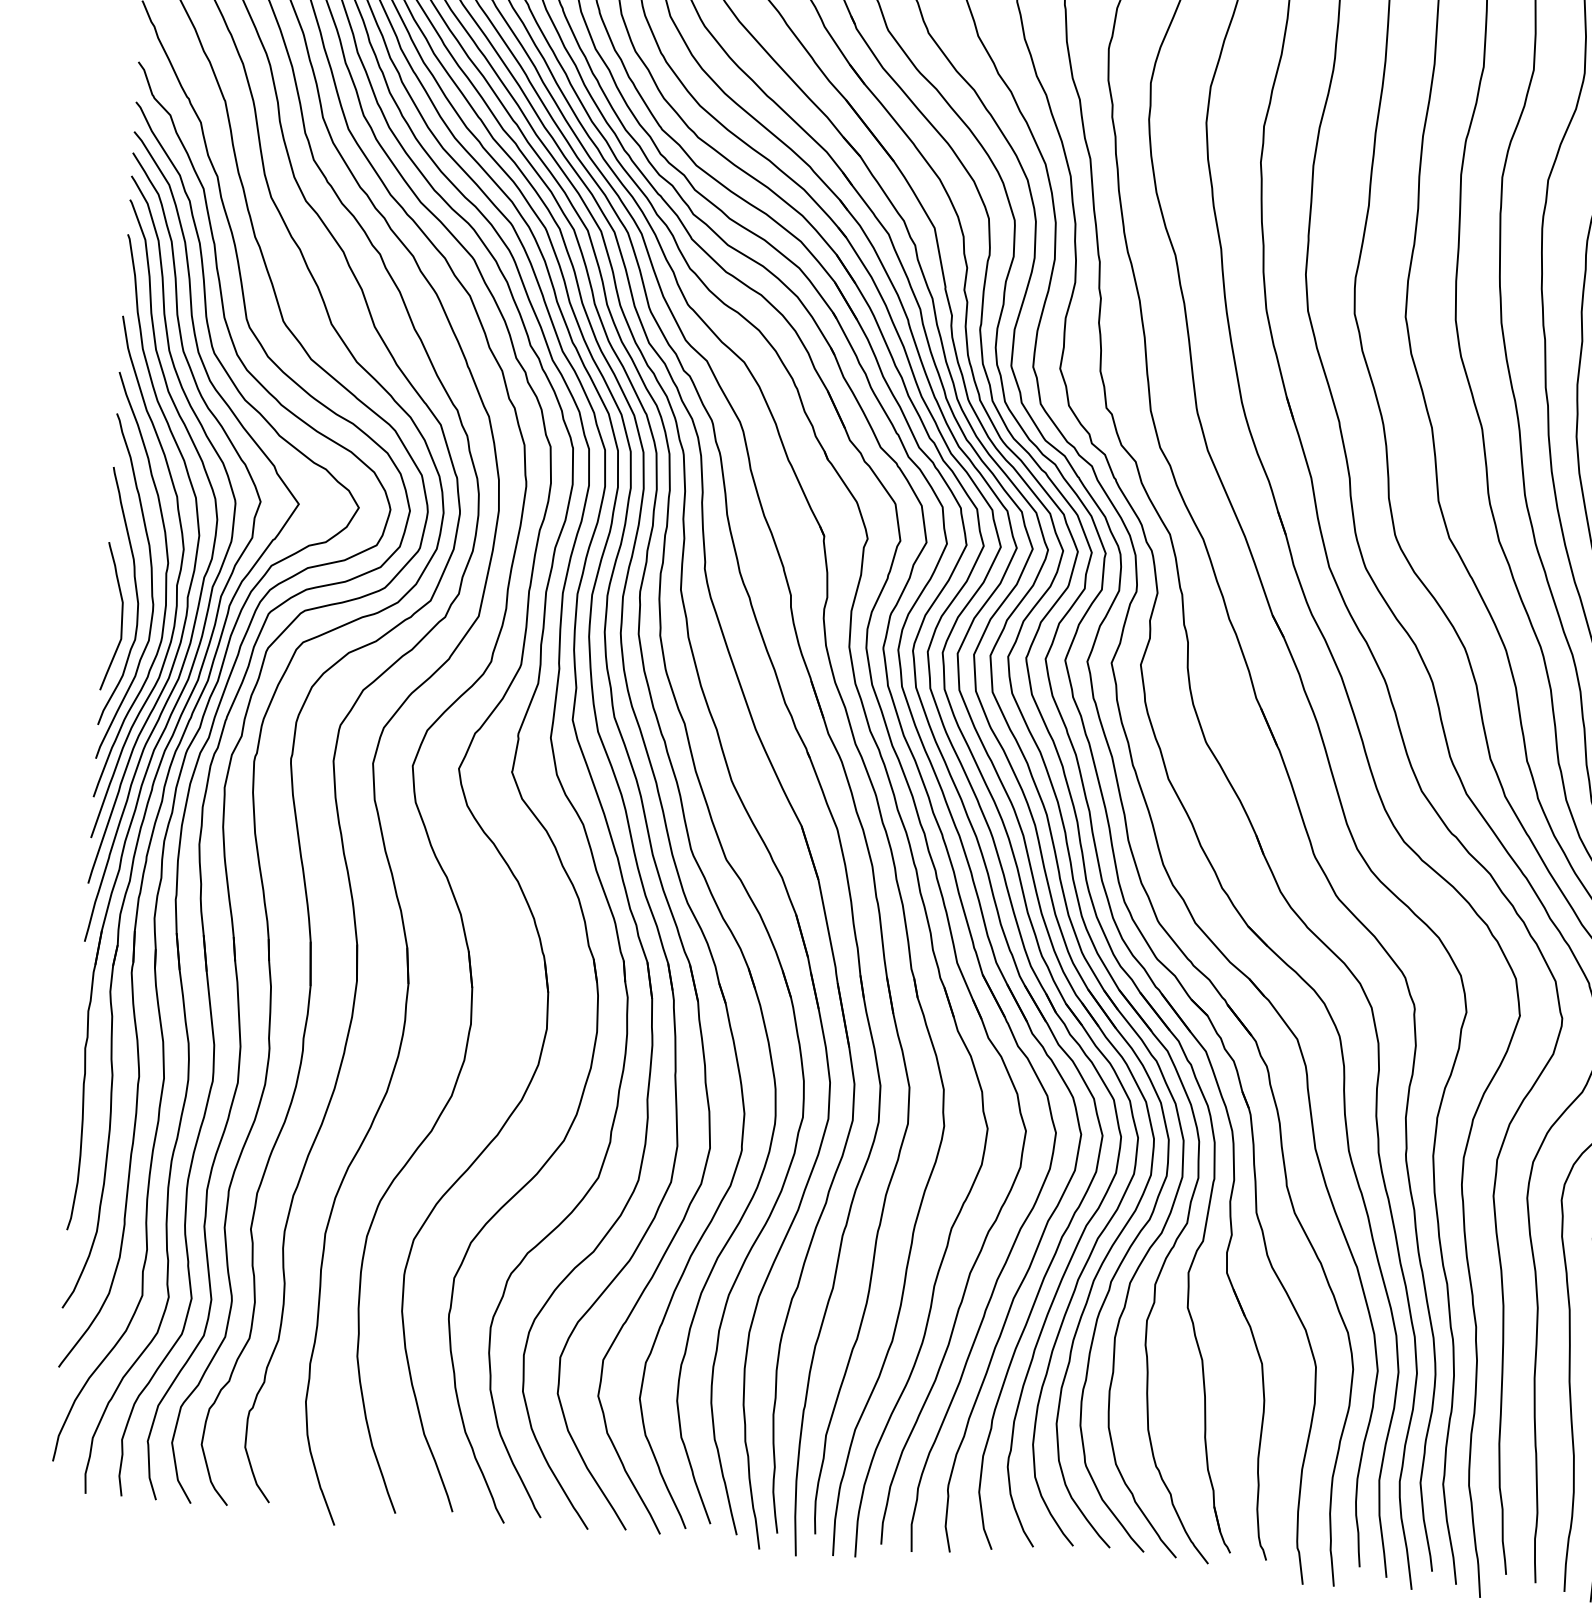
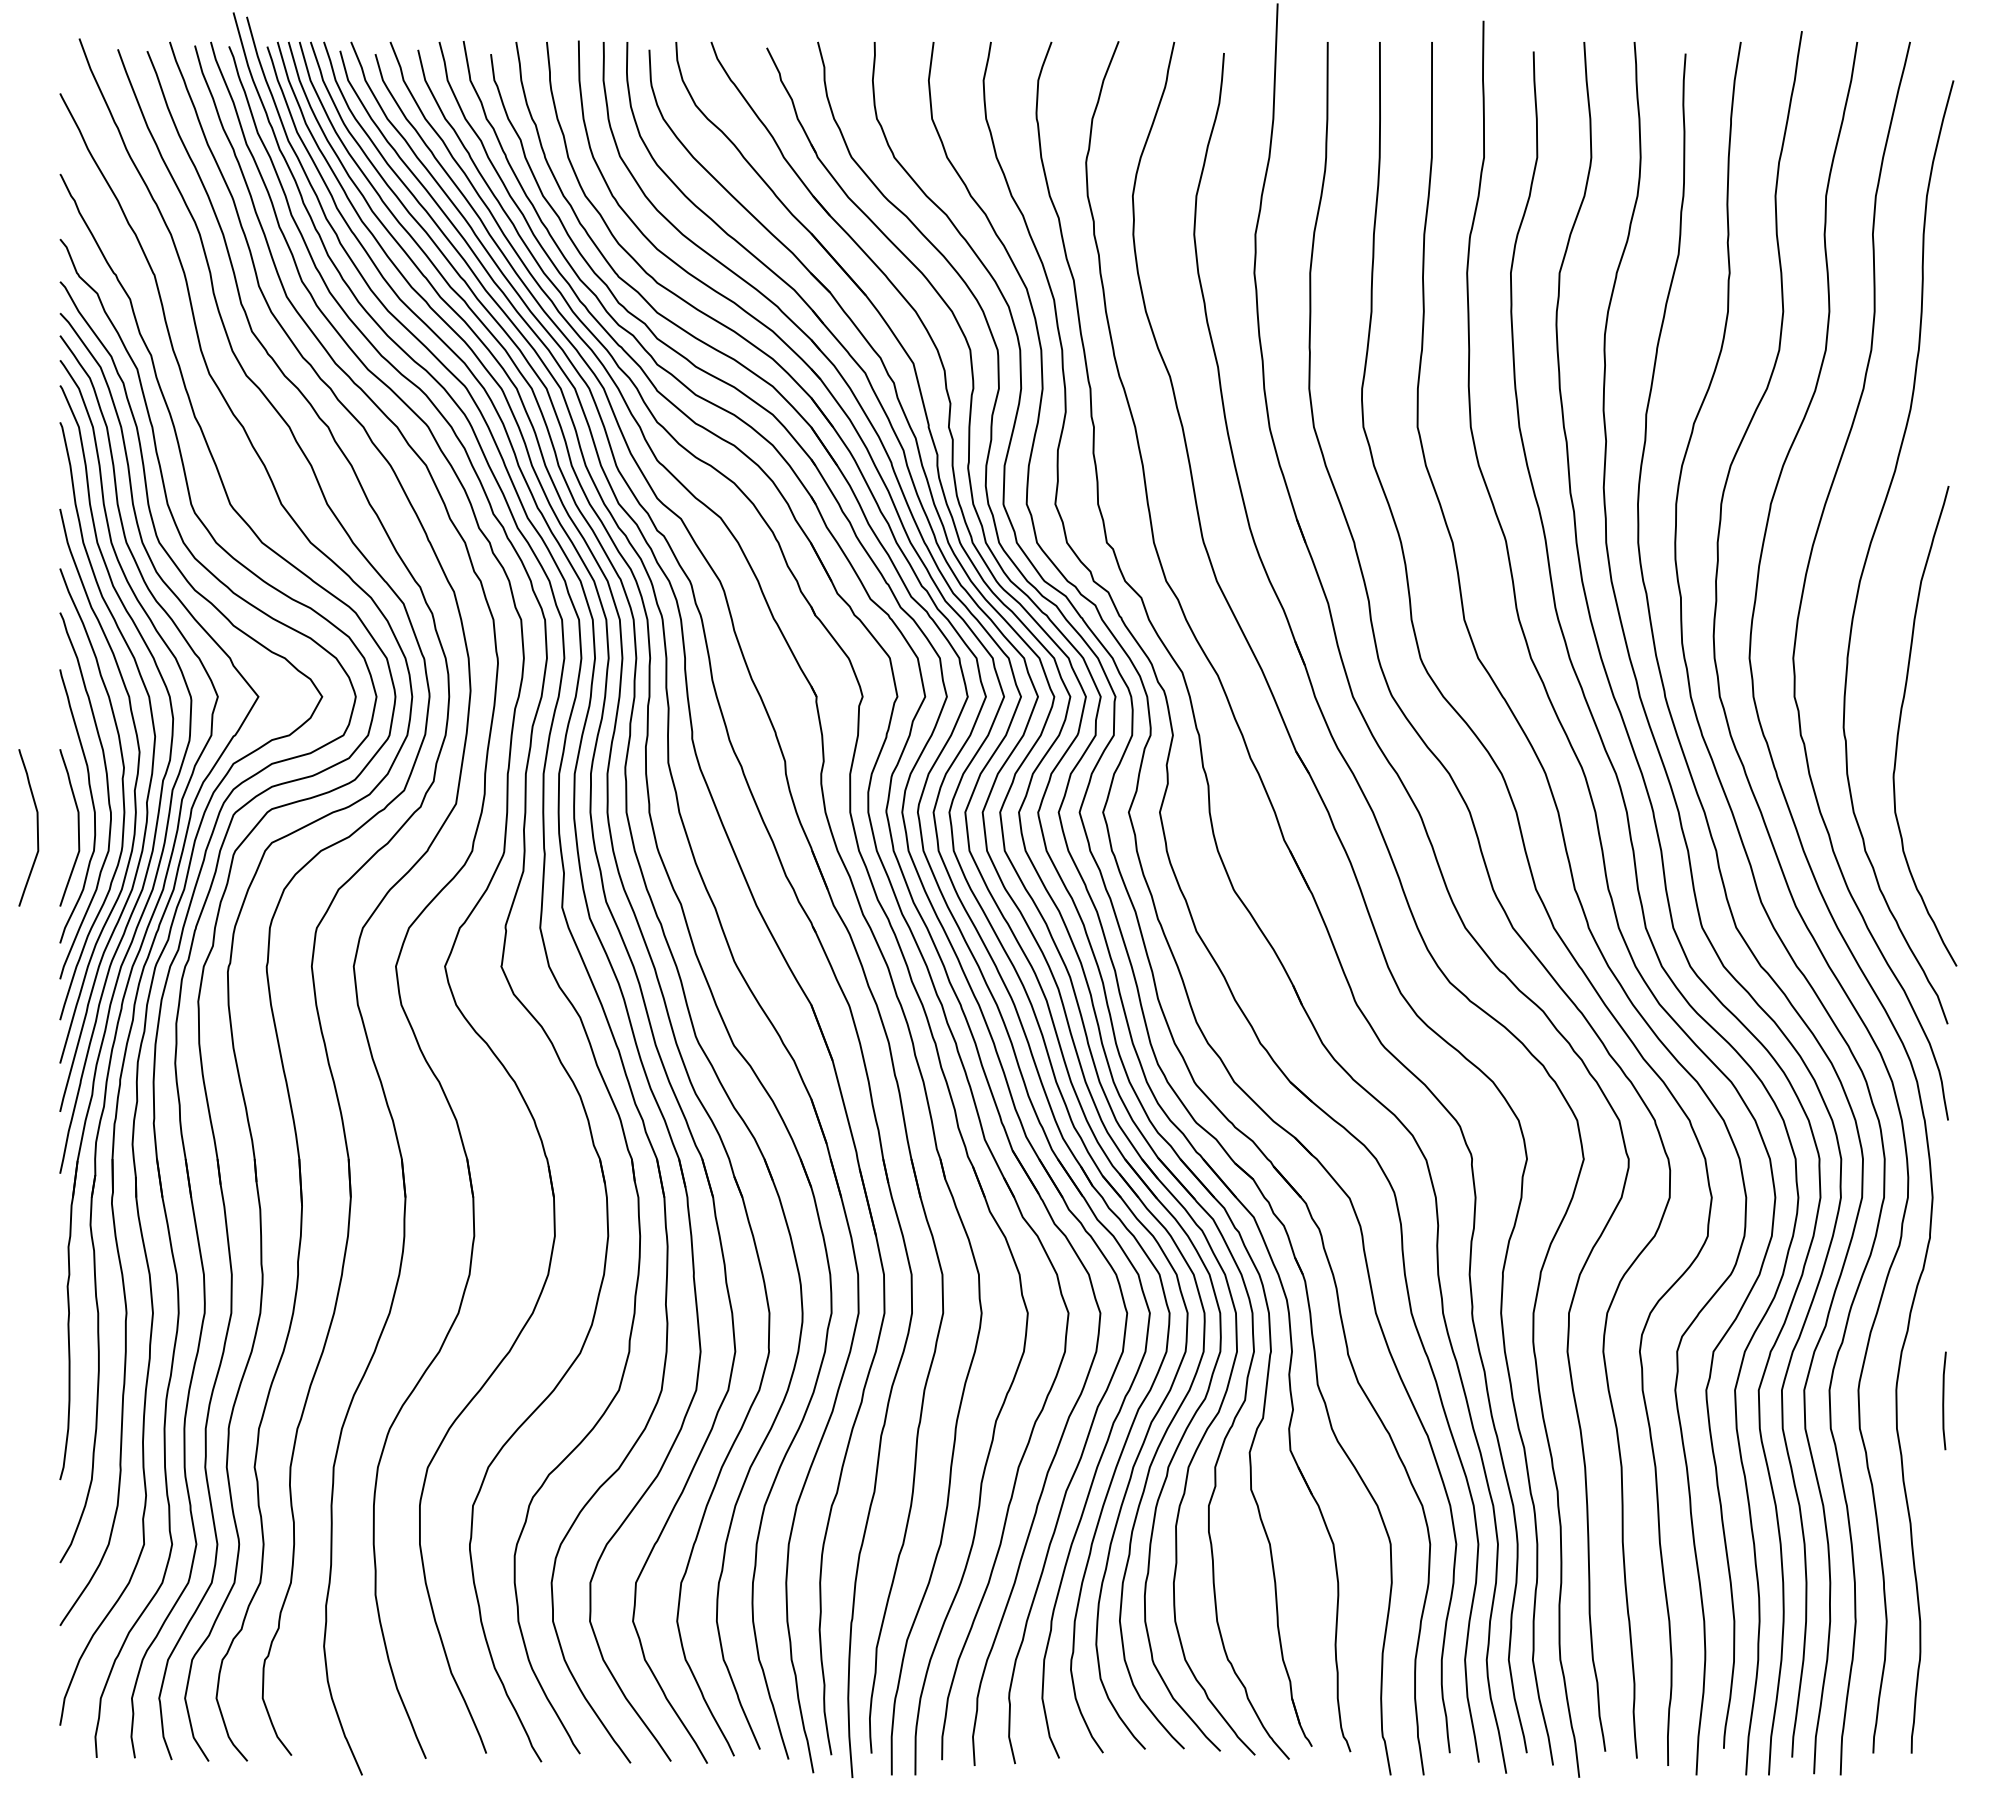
curve: (82, 614) -> (36, 827), added

